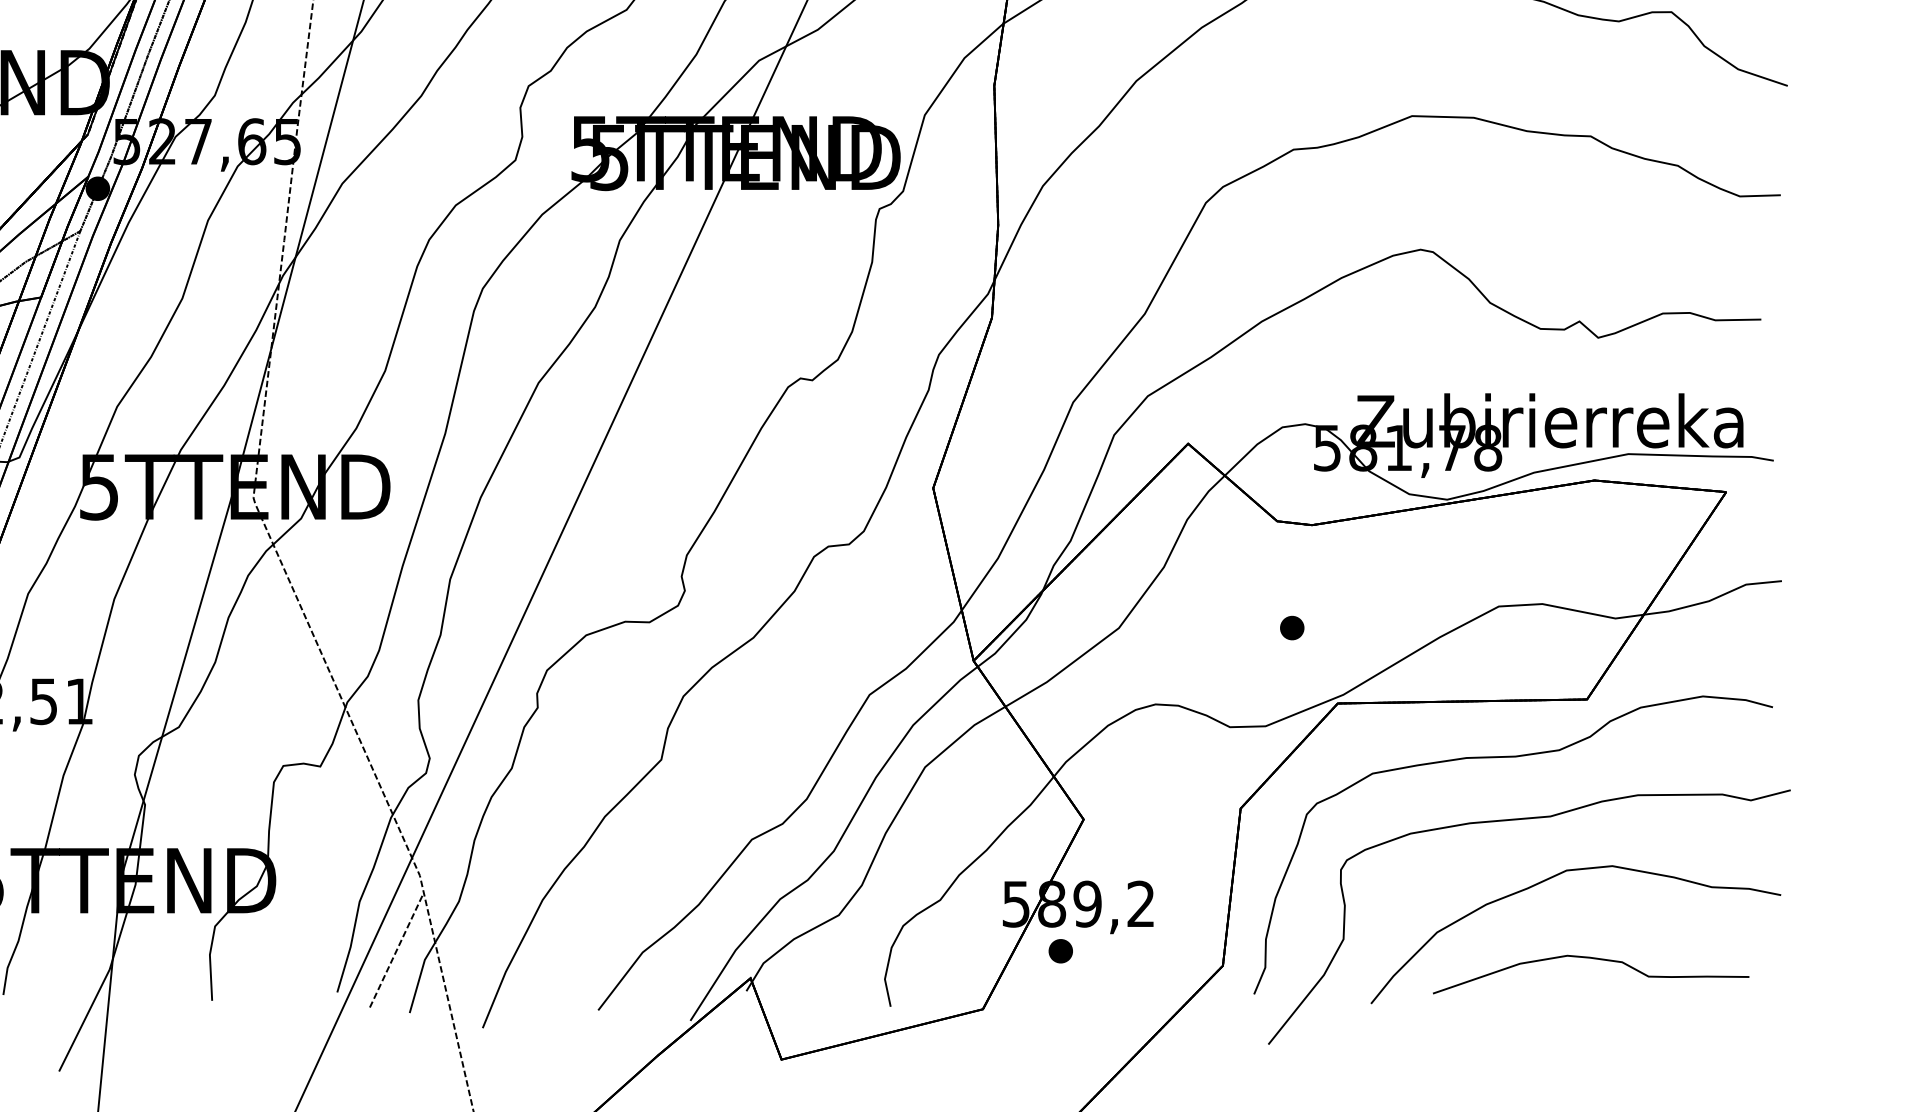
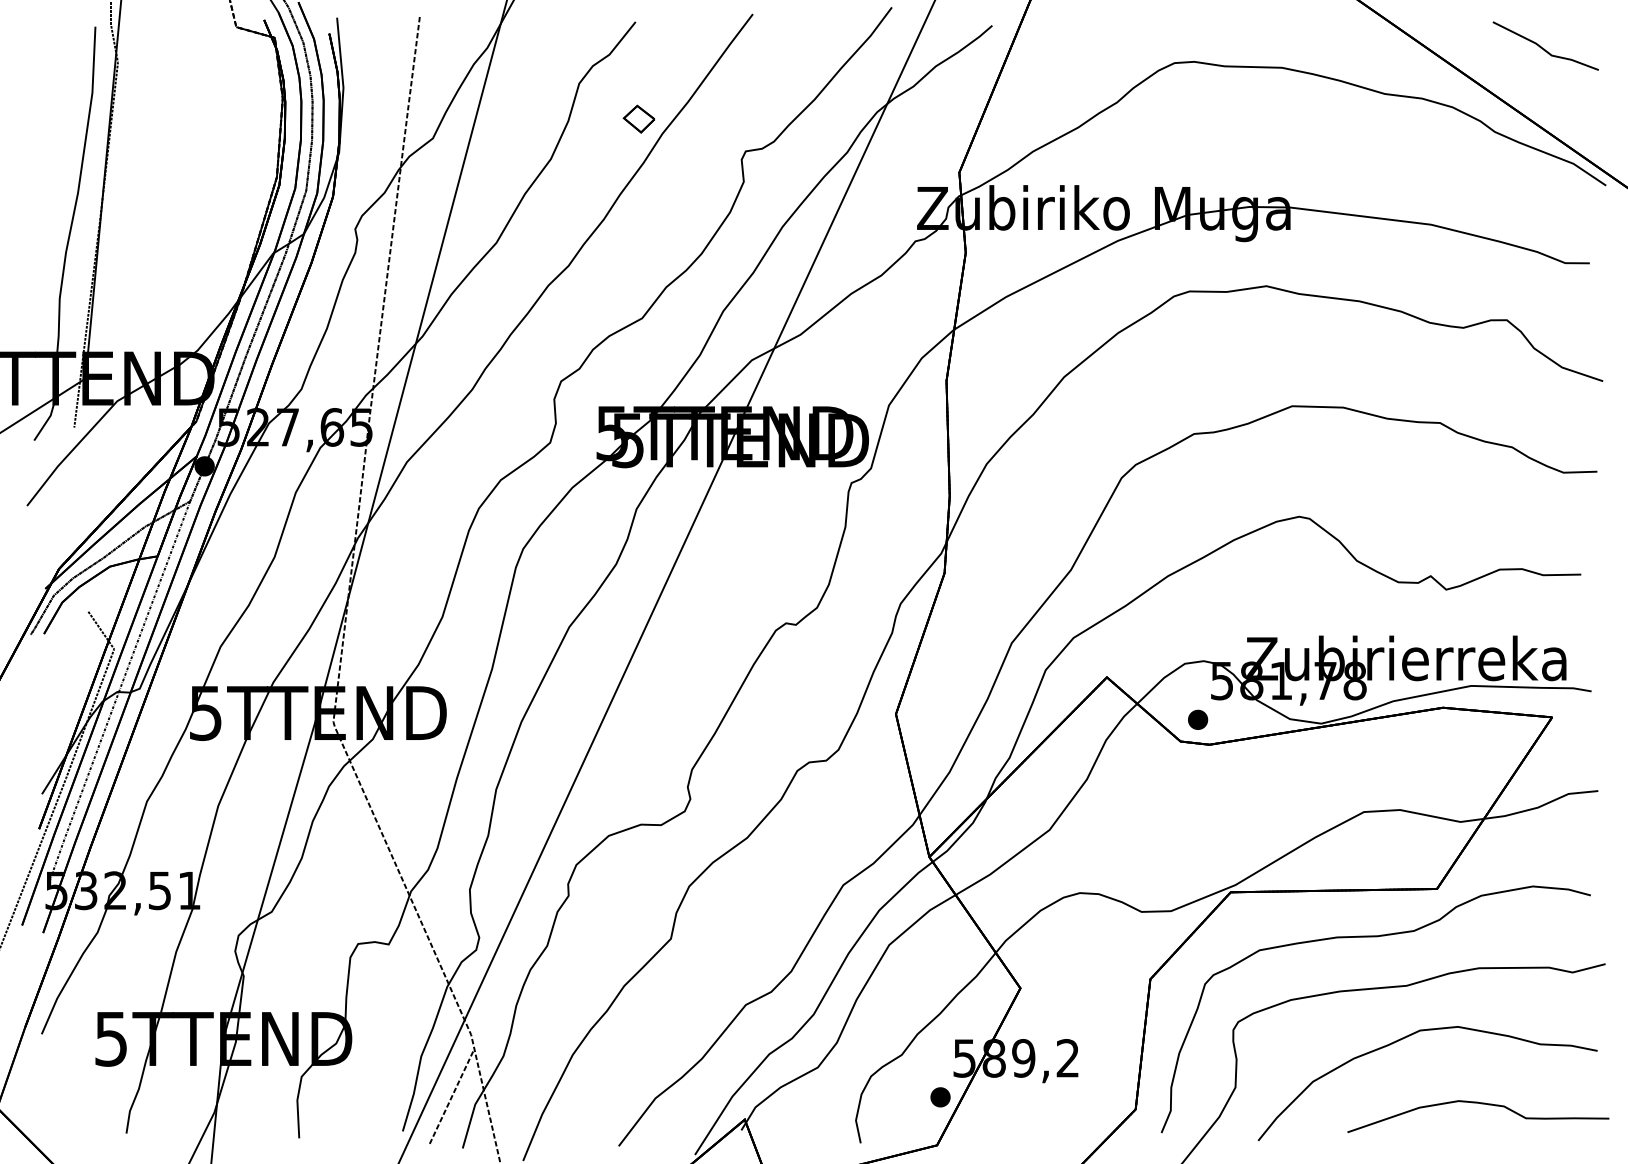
part: (1292, 627) -> (1198, 719), moved
part: (1060, 951) -> (940, 1097), moved
curve: (1594, 959) -> (1481, 1104), moved

